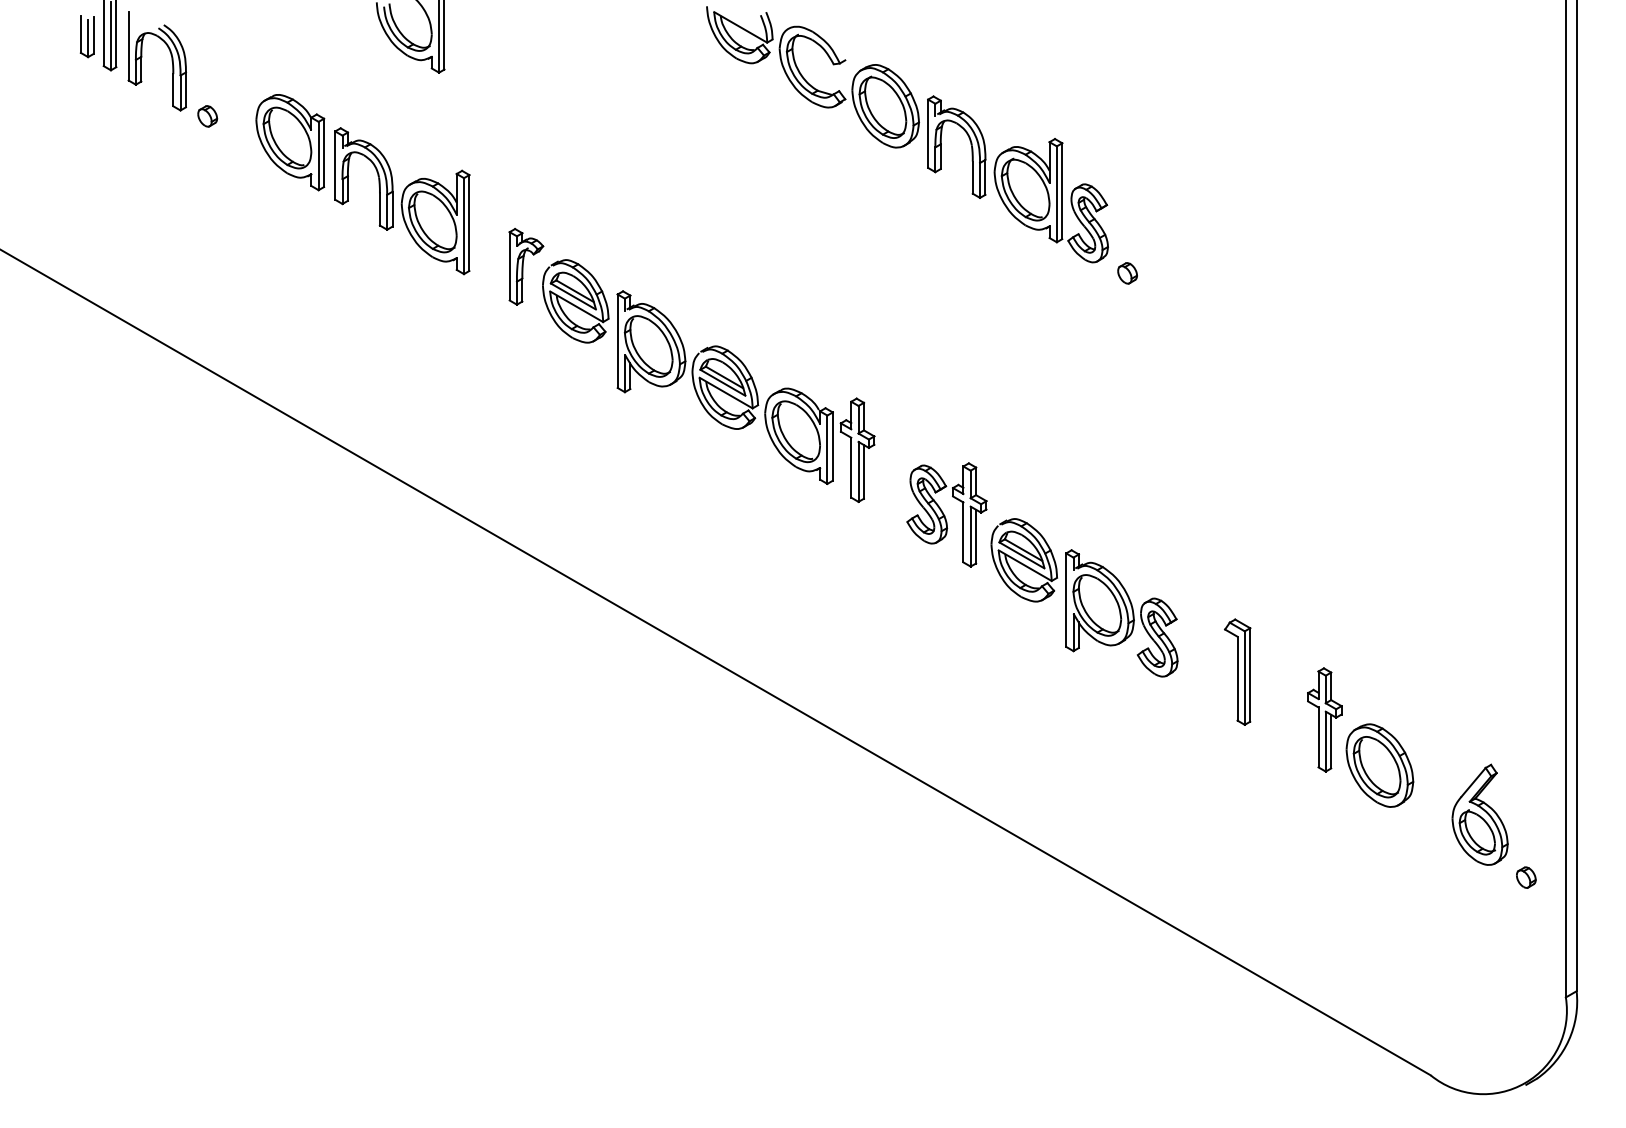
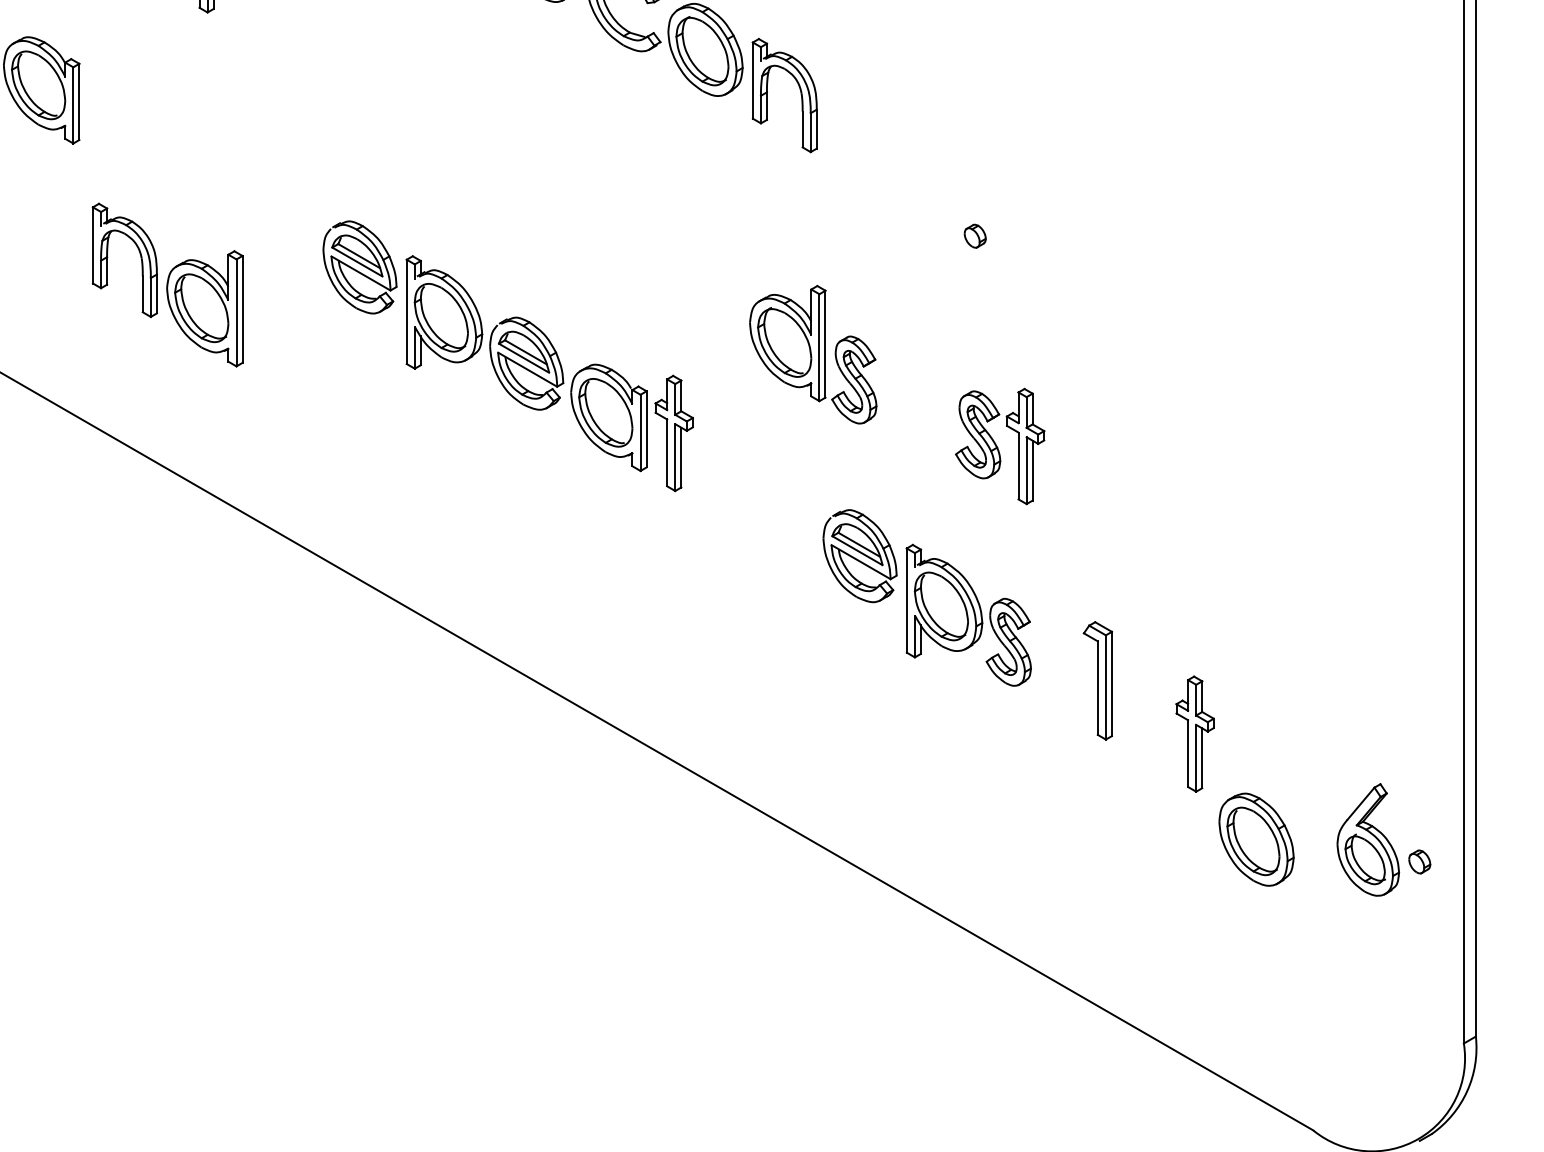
part: (1050, 200) -> (812, 354), moved
part: (402, 201) -> (167, 285), moved
part: (526, 266) -> (305, 228), removed
part: (946, 514) -> (999, 445), moved
part: (1379, 765) -> (1256, 839), moved
part: (1526, 877) -> (1419, 861), moved

